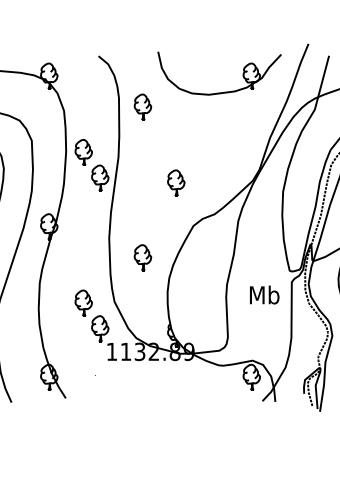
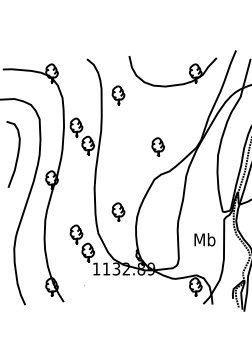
part: (175, 182) -> (157, 146), moved
part: (142, 256) -> (118, 211), moved
text: (264, 294) -> (204, 239), moved

